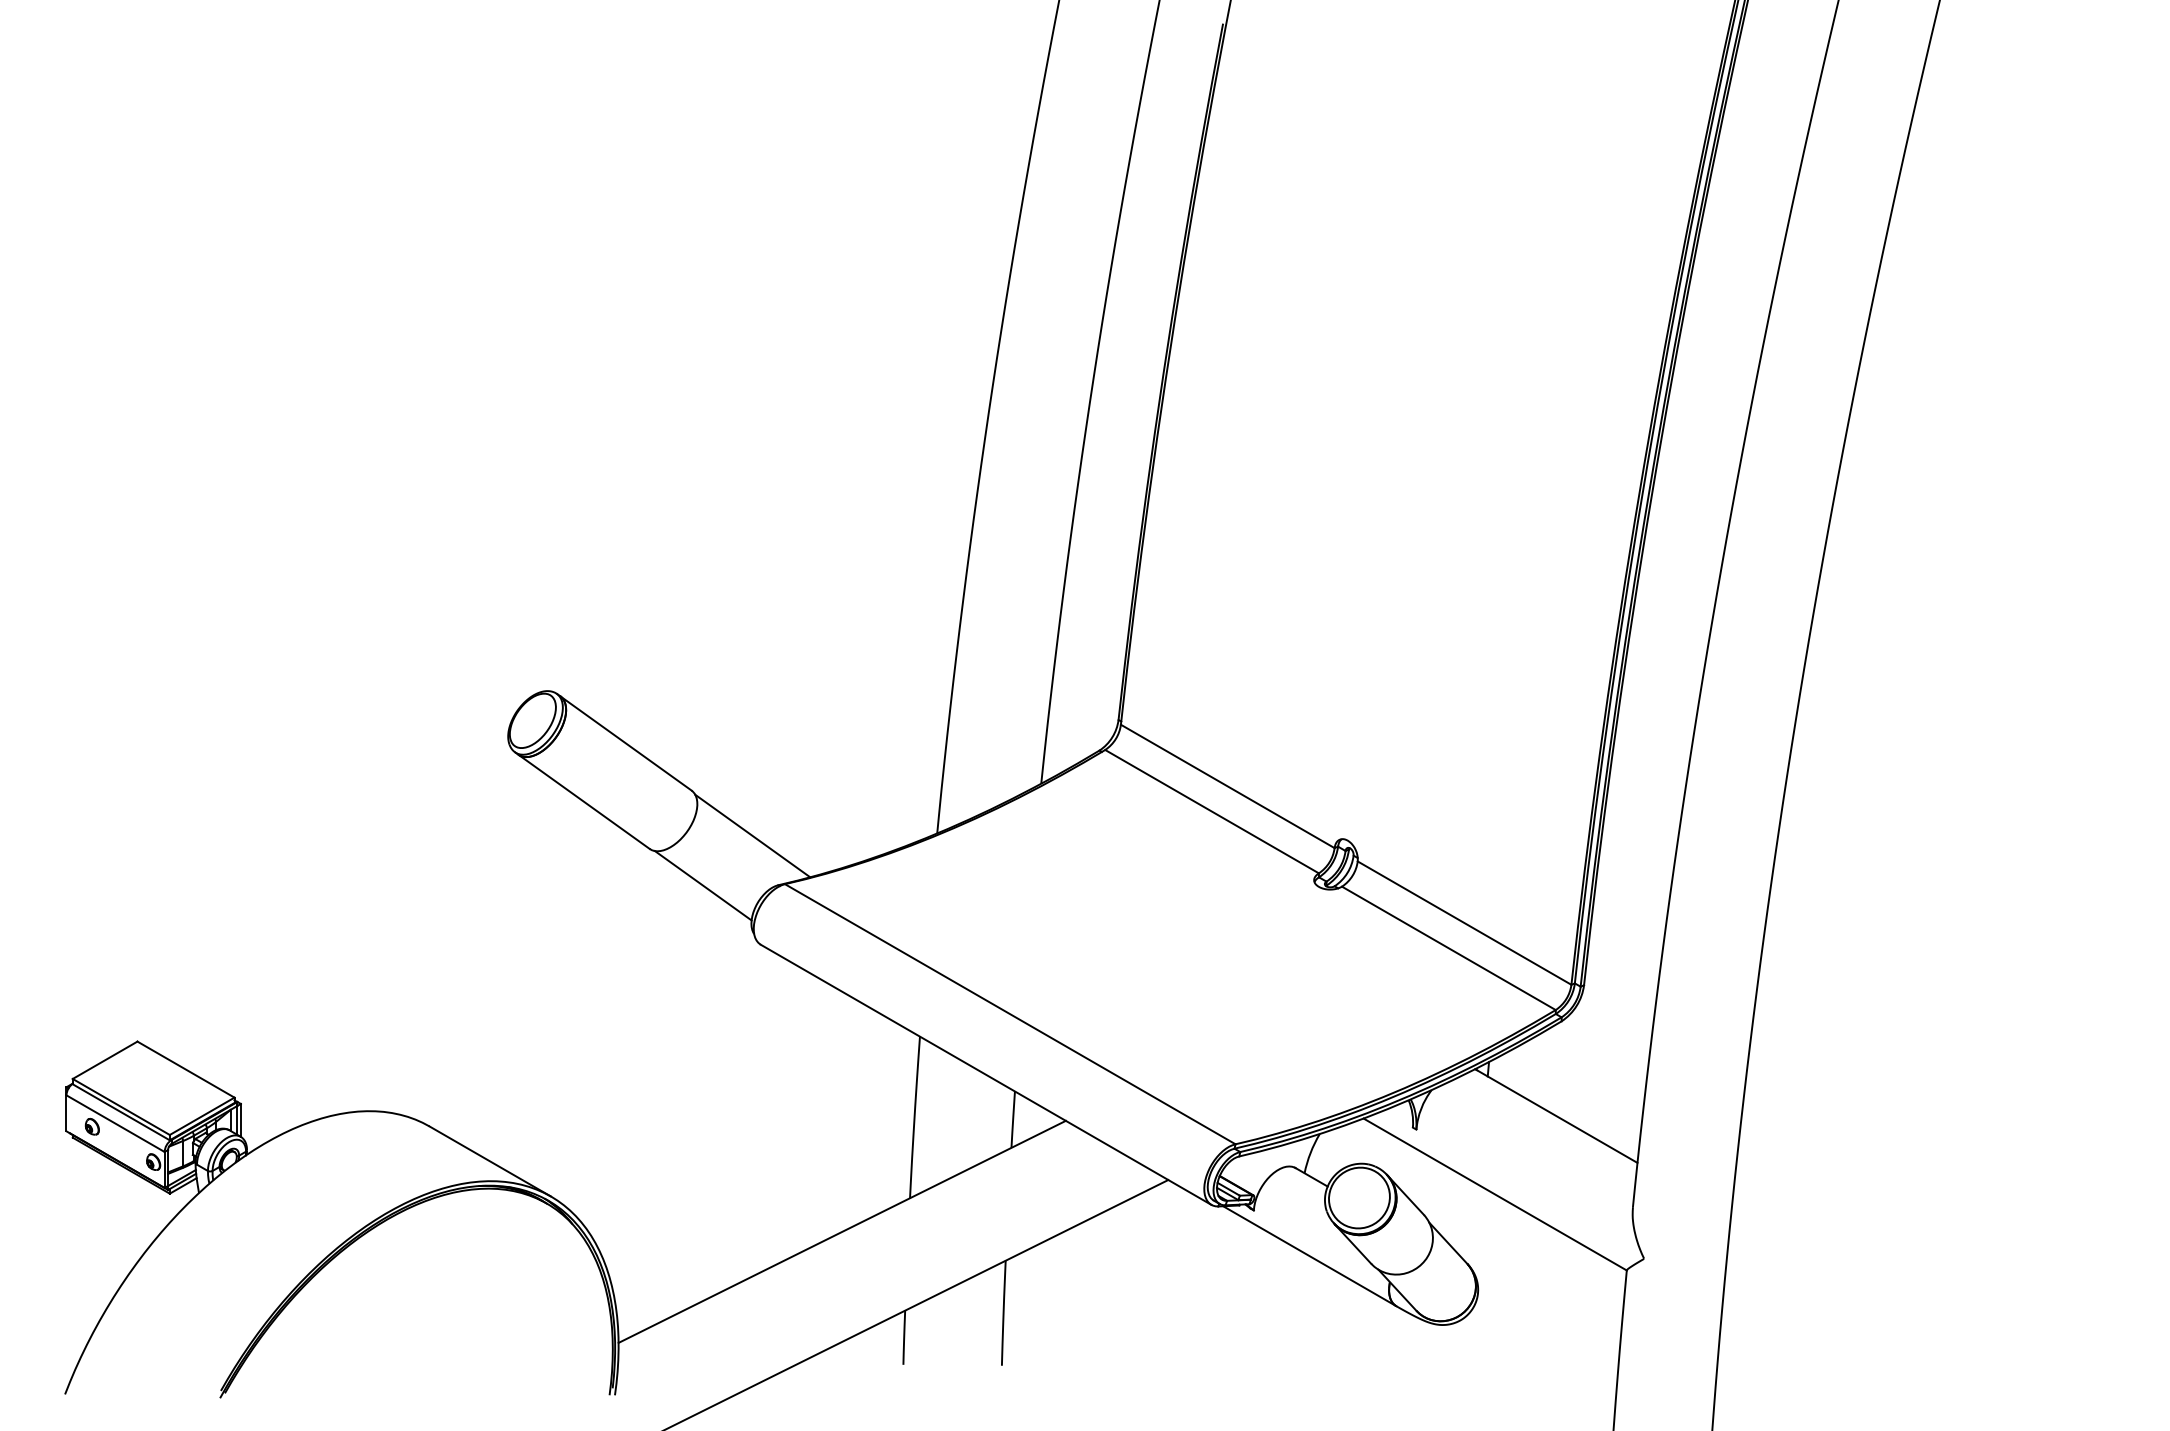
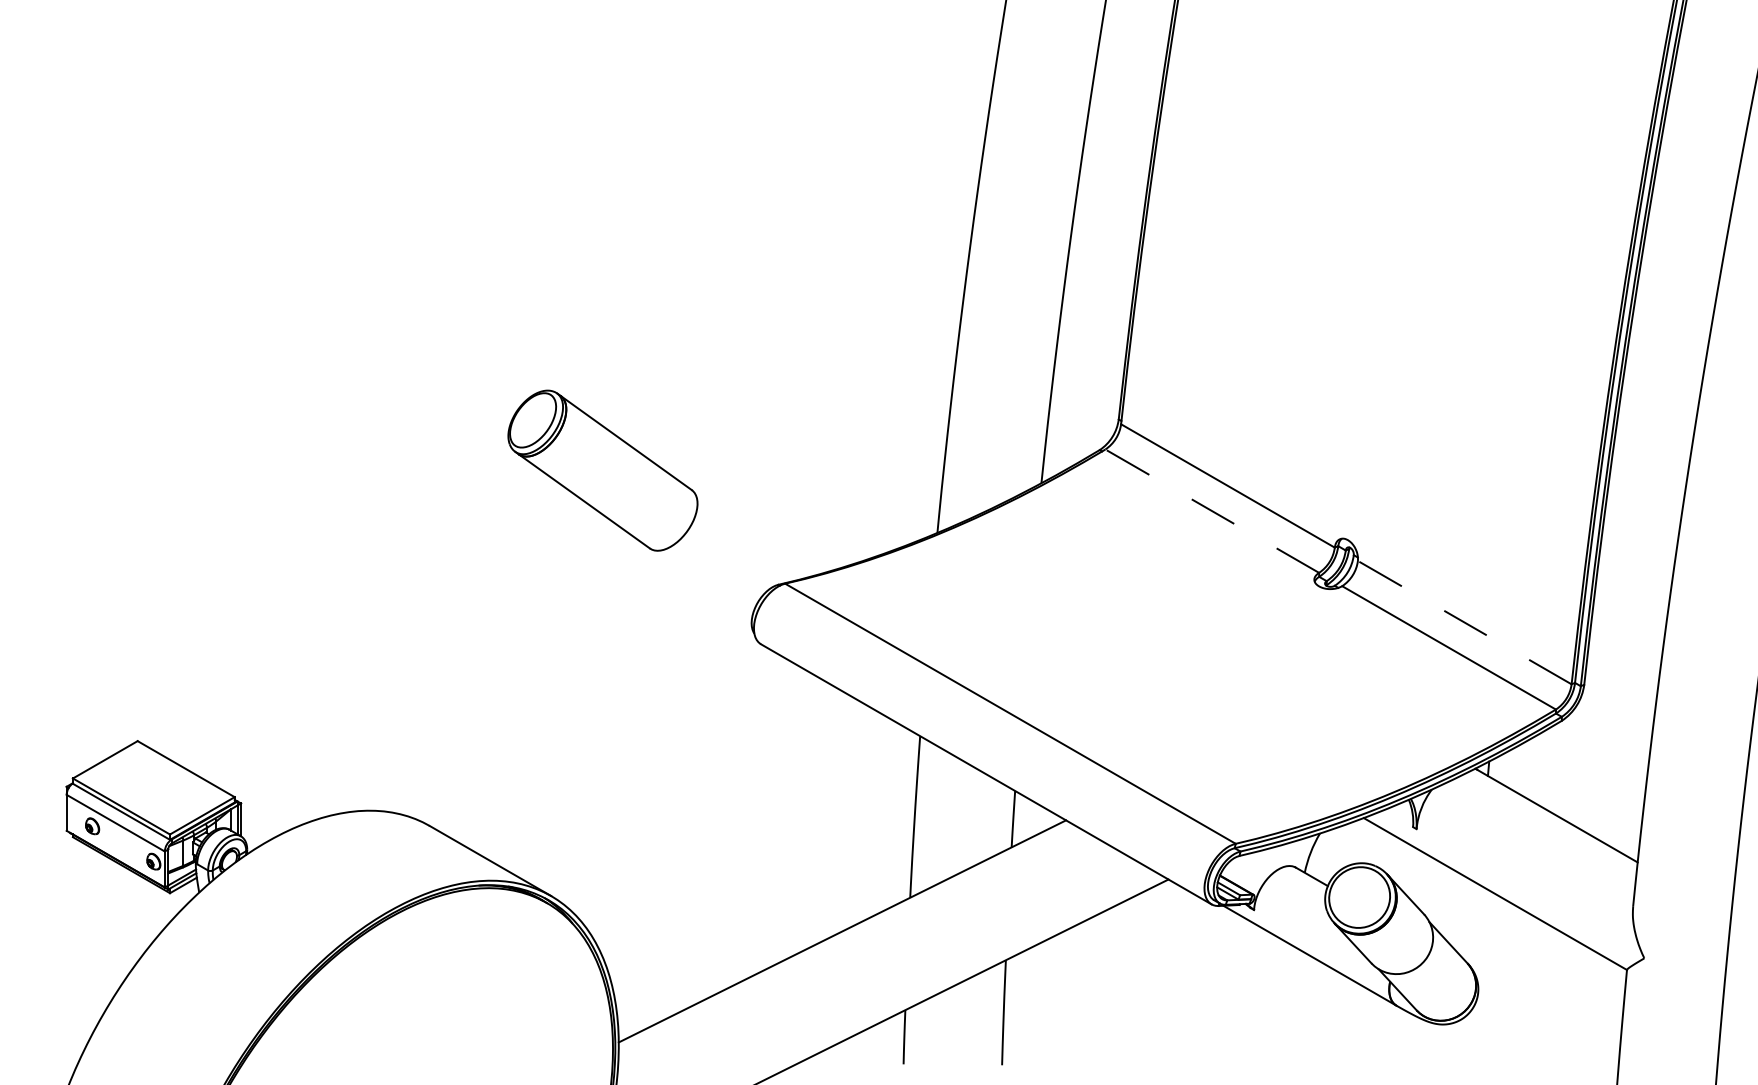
line: (1211, 811) -> (1211, 511), solid -> dashed
line: (752, 835) -> (752, 535), removed
line: (702, 885) -> (702, 585), removed
line: (1464, 922) -> (1464, 622), solid -> dashed

